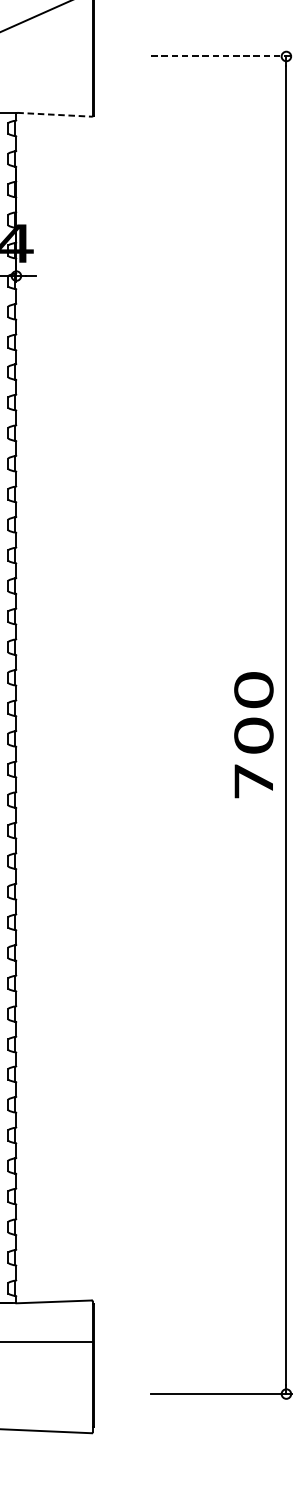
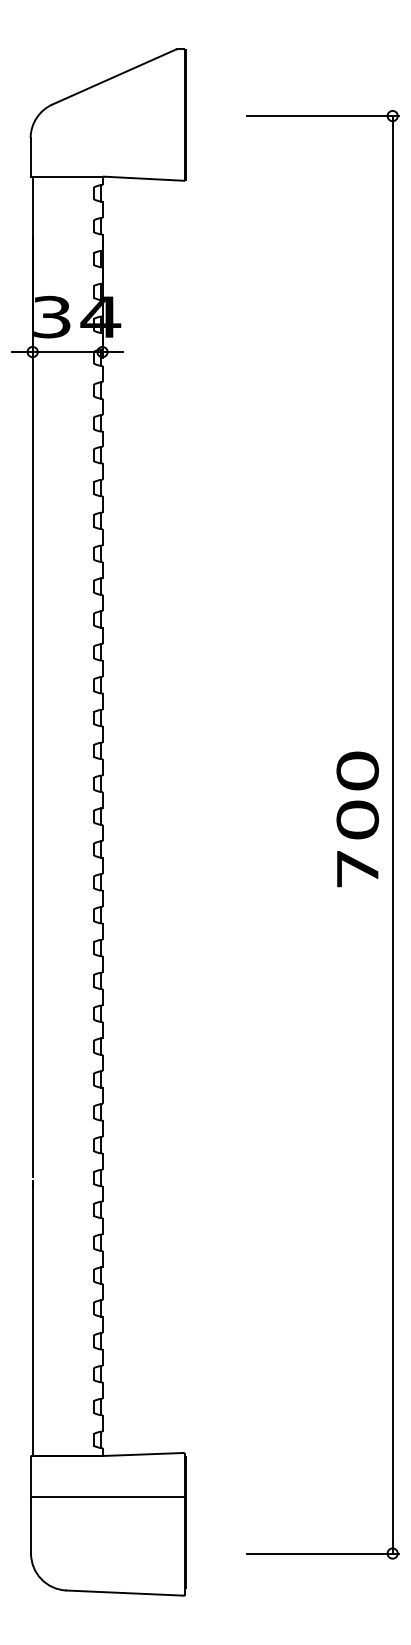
line: (222, 56) -> (323, 116), dashed -> solid
line: (55, 114) -> (144, 178), dashed -> solid
text: (253, 735) -> (357, 819), moved

